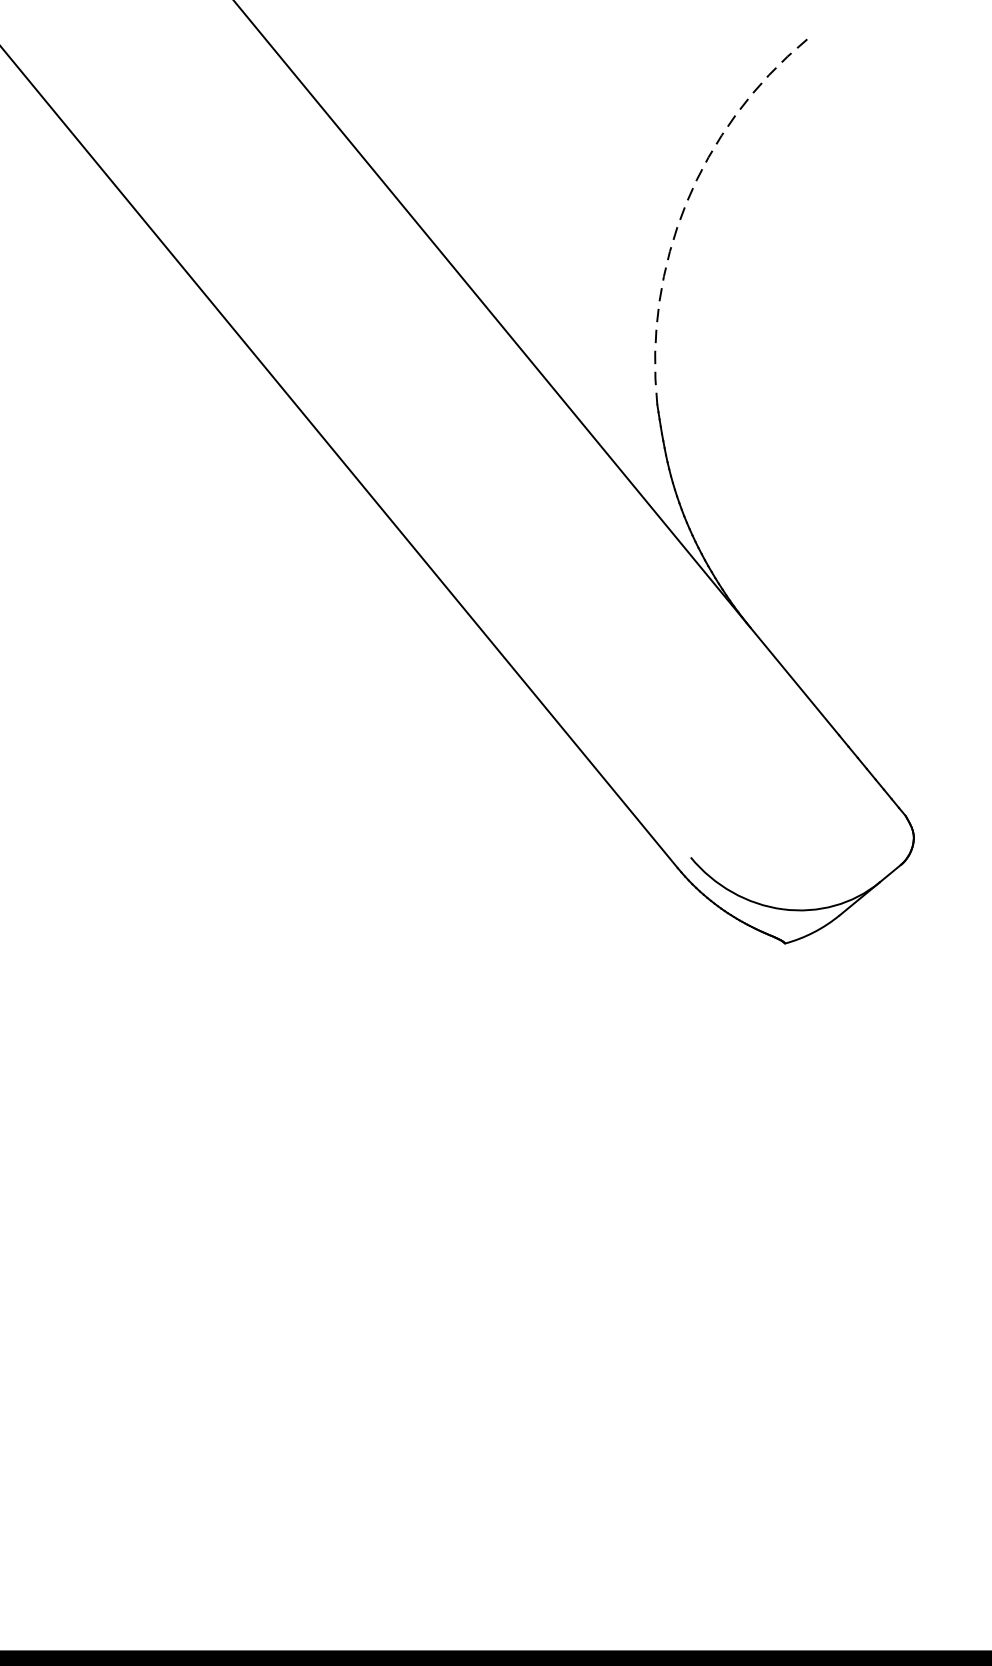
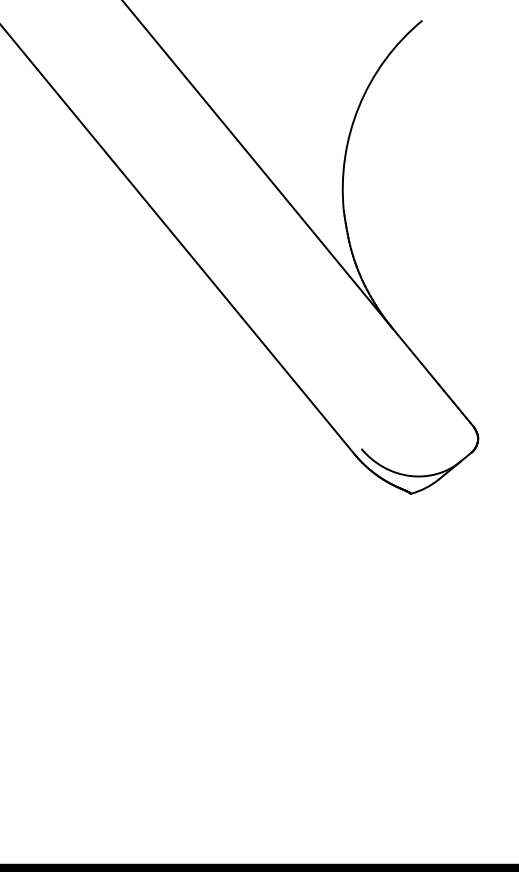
arc: (687, 203) -> (359, 106), dashed -> solid

